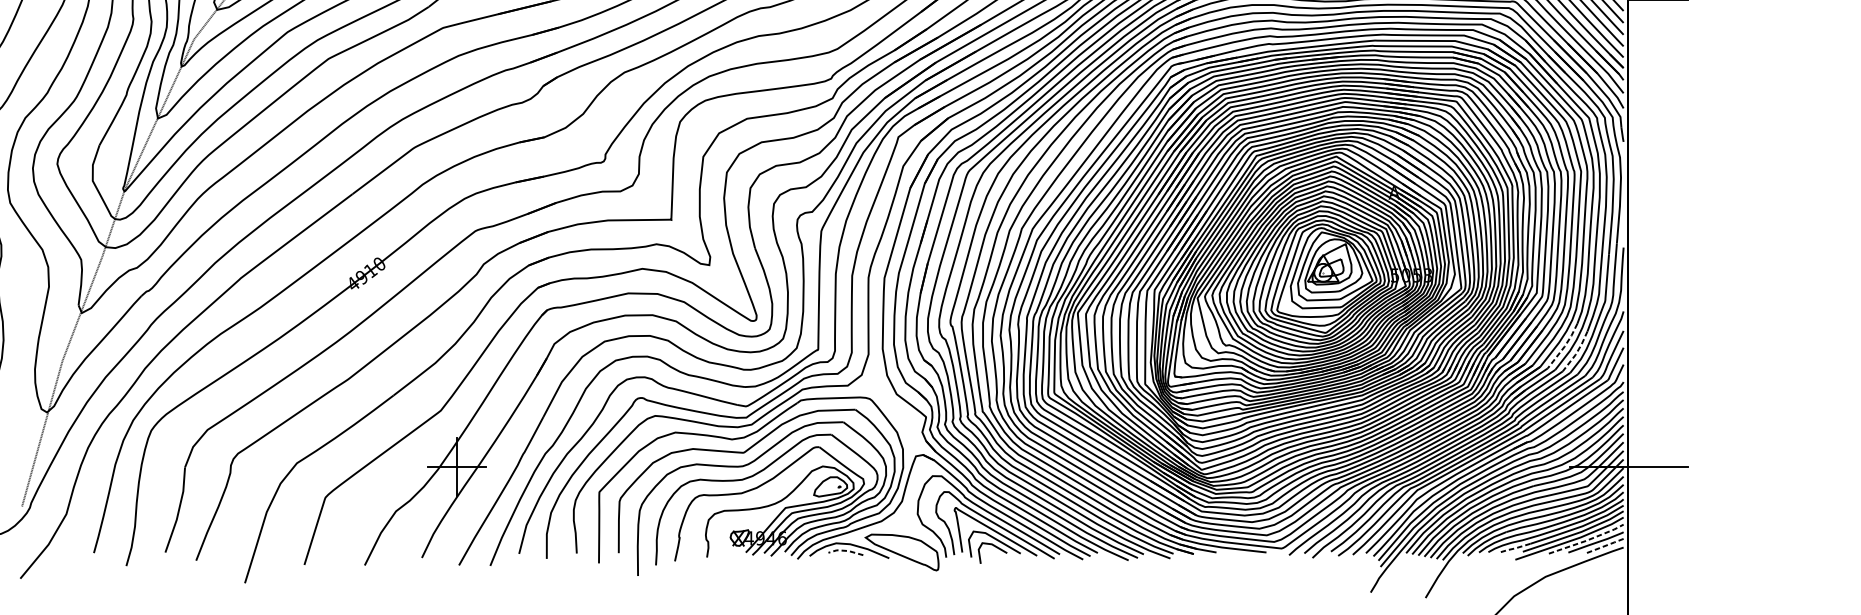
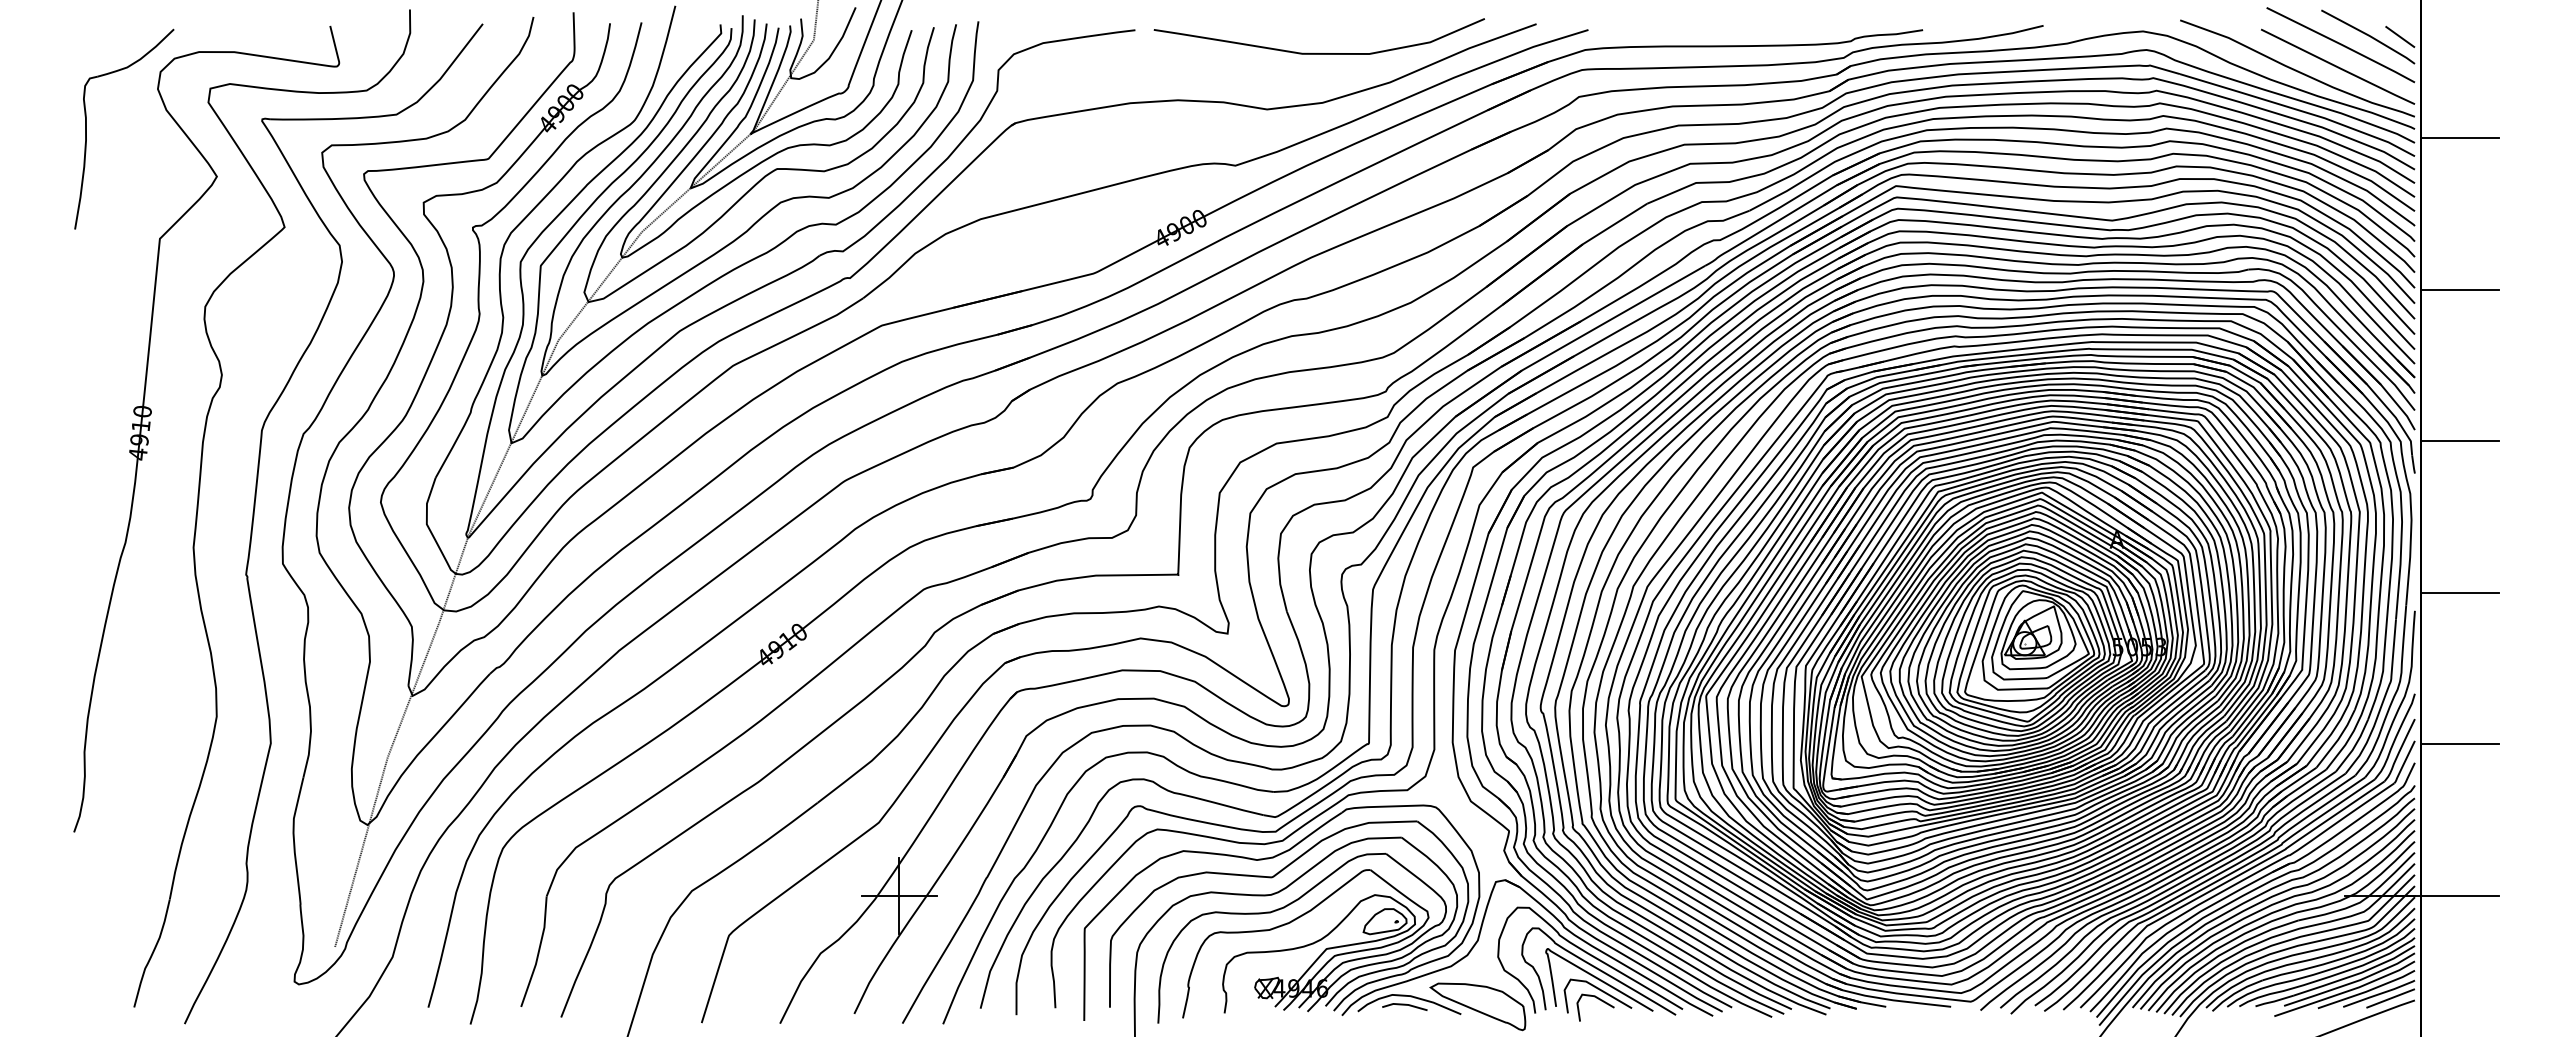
line: (1657, 117) -> (2459, 441), added
line: (1657, 233) -> (2459, 592), added
line: (1564, 346) -> (2338, 739), dashed -> solid
line: (1657, 350) -> (2459, 744), added
line: (1577, 352) -> (2354, 746), dashed -> solid
line: (1587, 540) -> (2367, 991), dashed -> solid
line: (1605, 546) -> (2391, 998), dashed -> solid
line: (1515, 548) -> (2274, 1001), dashed -> solid
line: (845, 550) -> (1404, 1004), dashed -> solid

